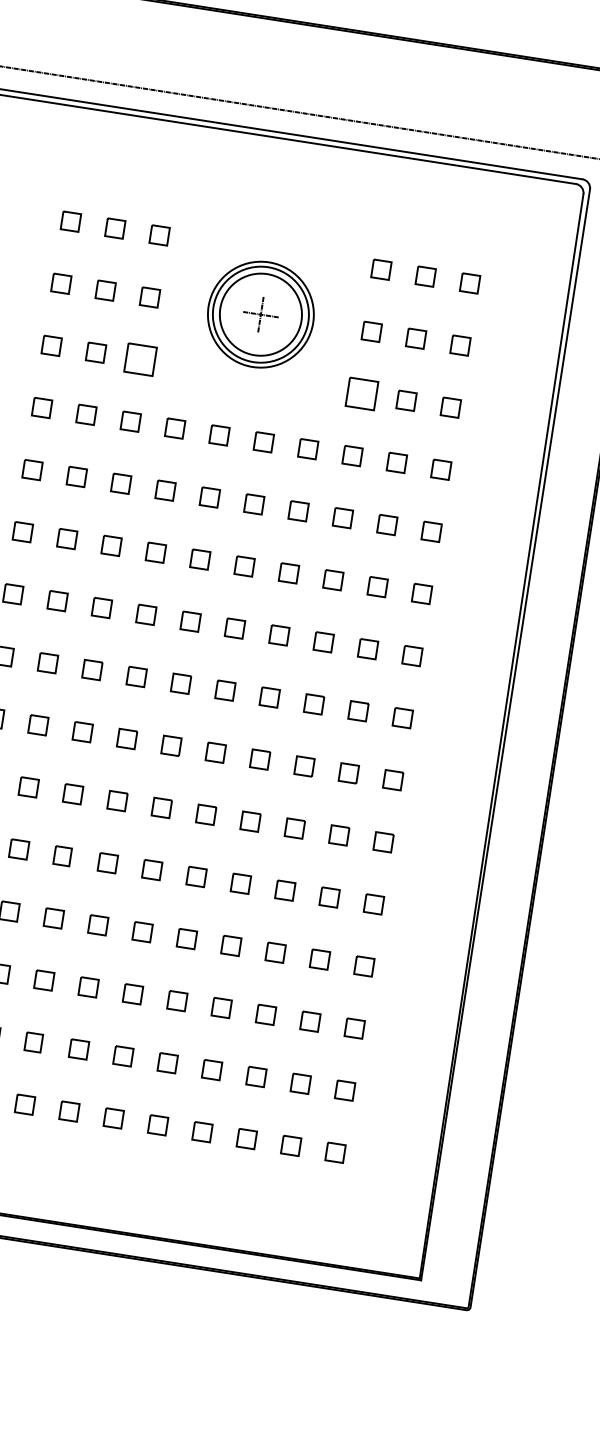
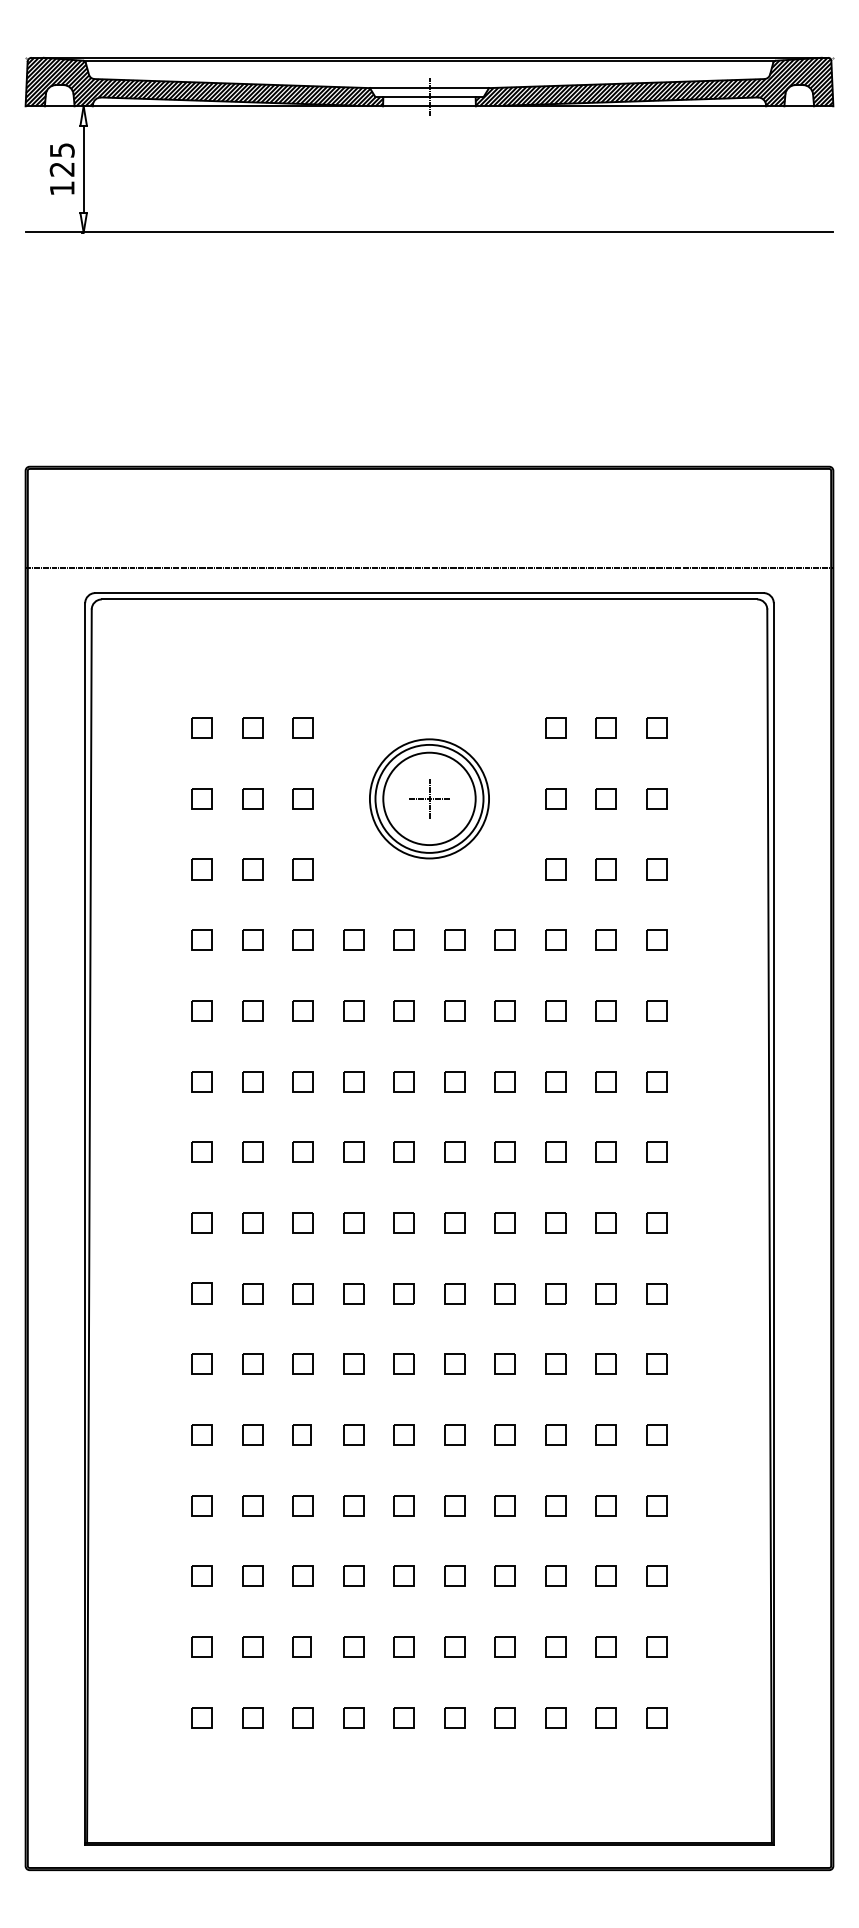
part: (139, 359) -> (302, 869), size x0.62
part: (362, 393) -> (555, 869), size x0.62

